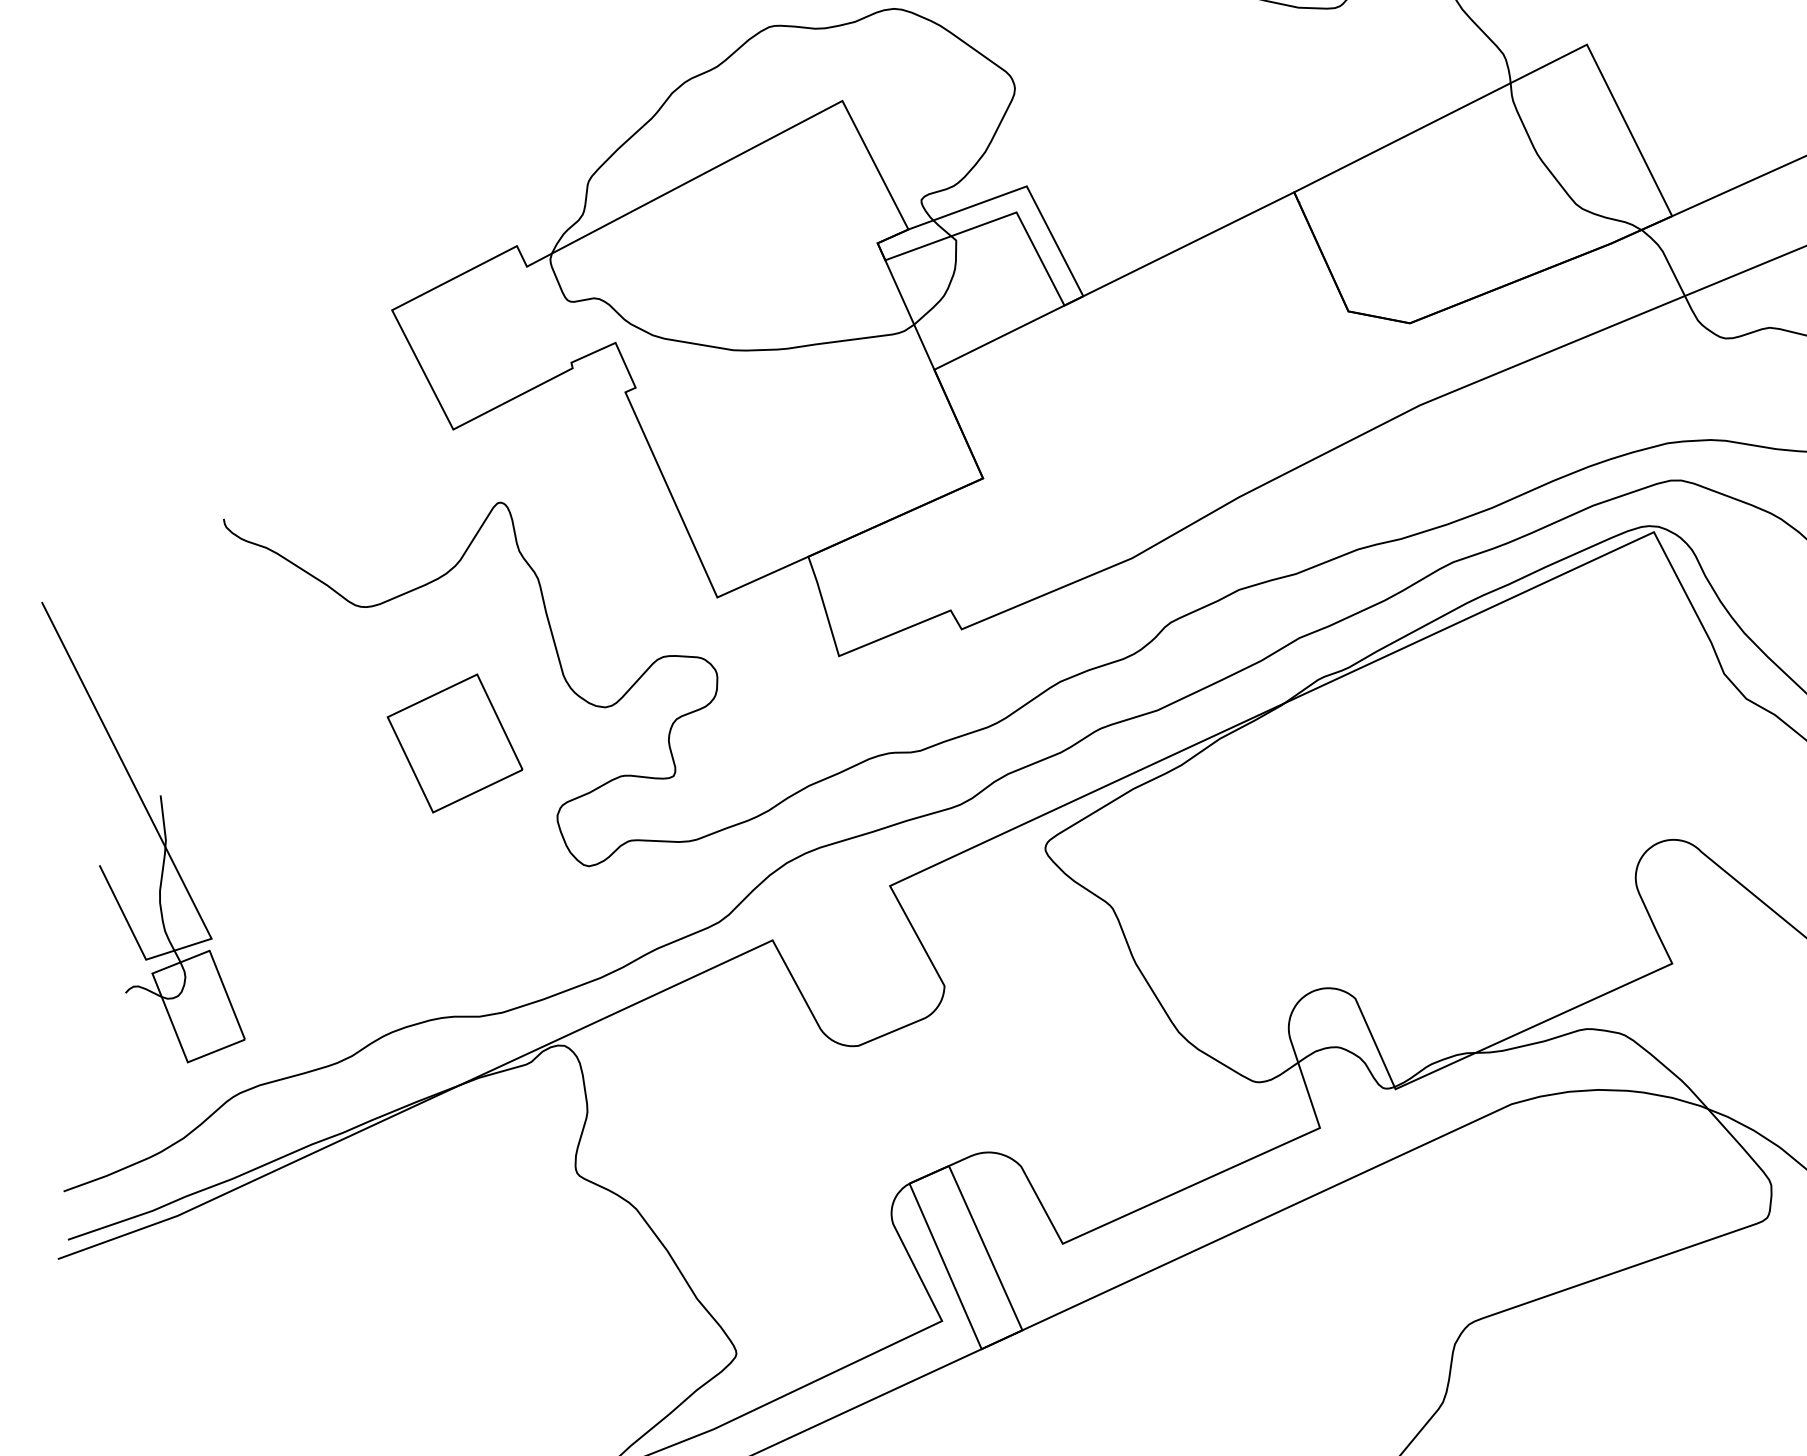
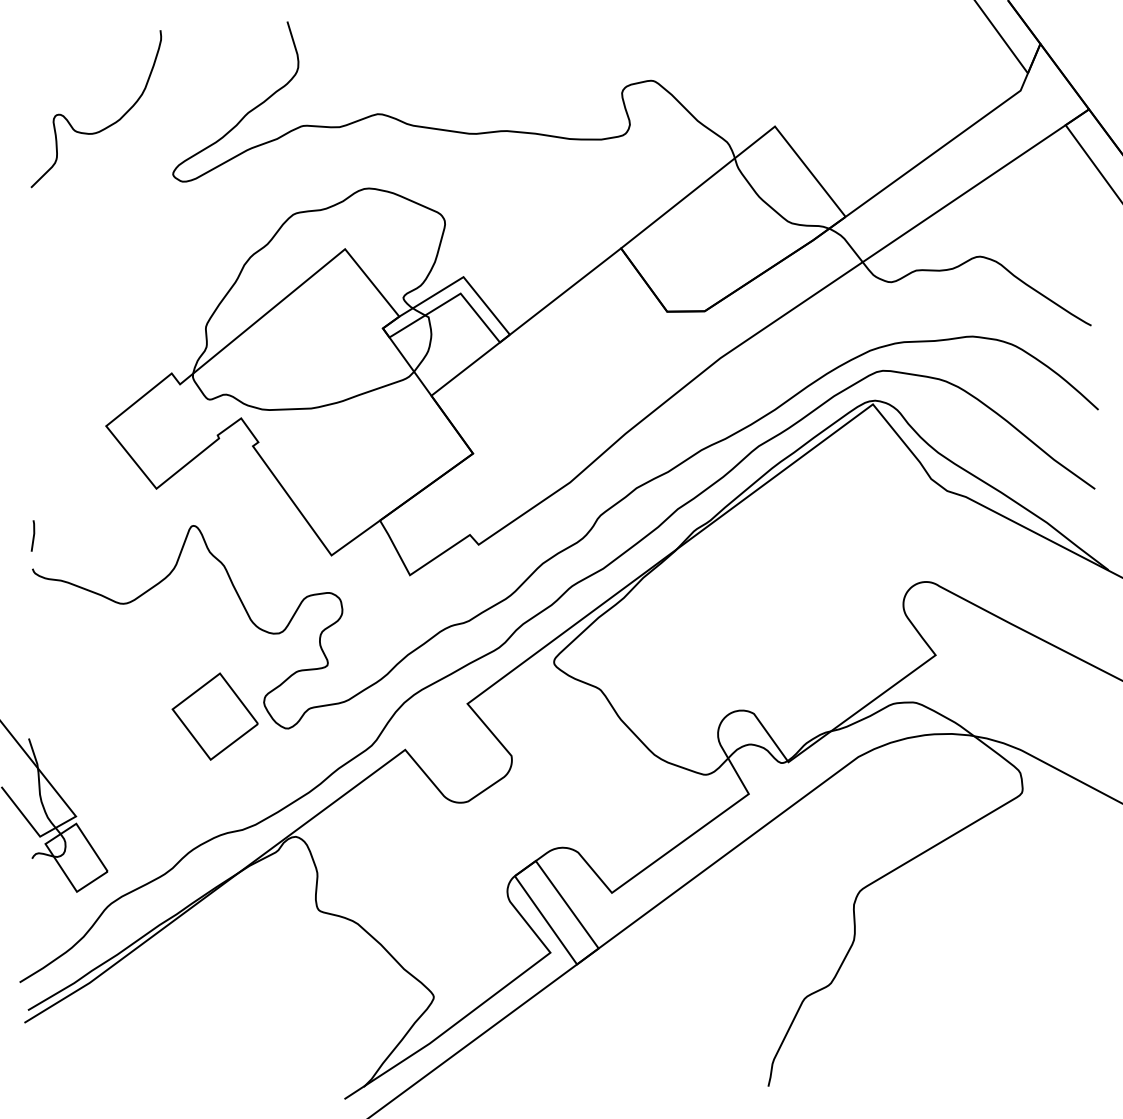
line: (236, 464) -> (33, 535), added
part: (453, 742) -> (214, 716), moved

